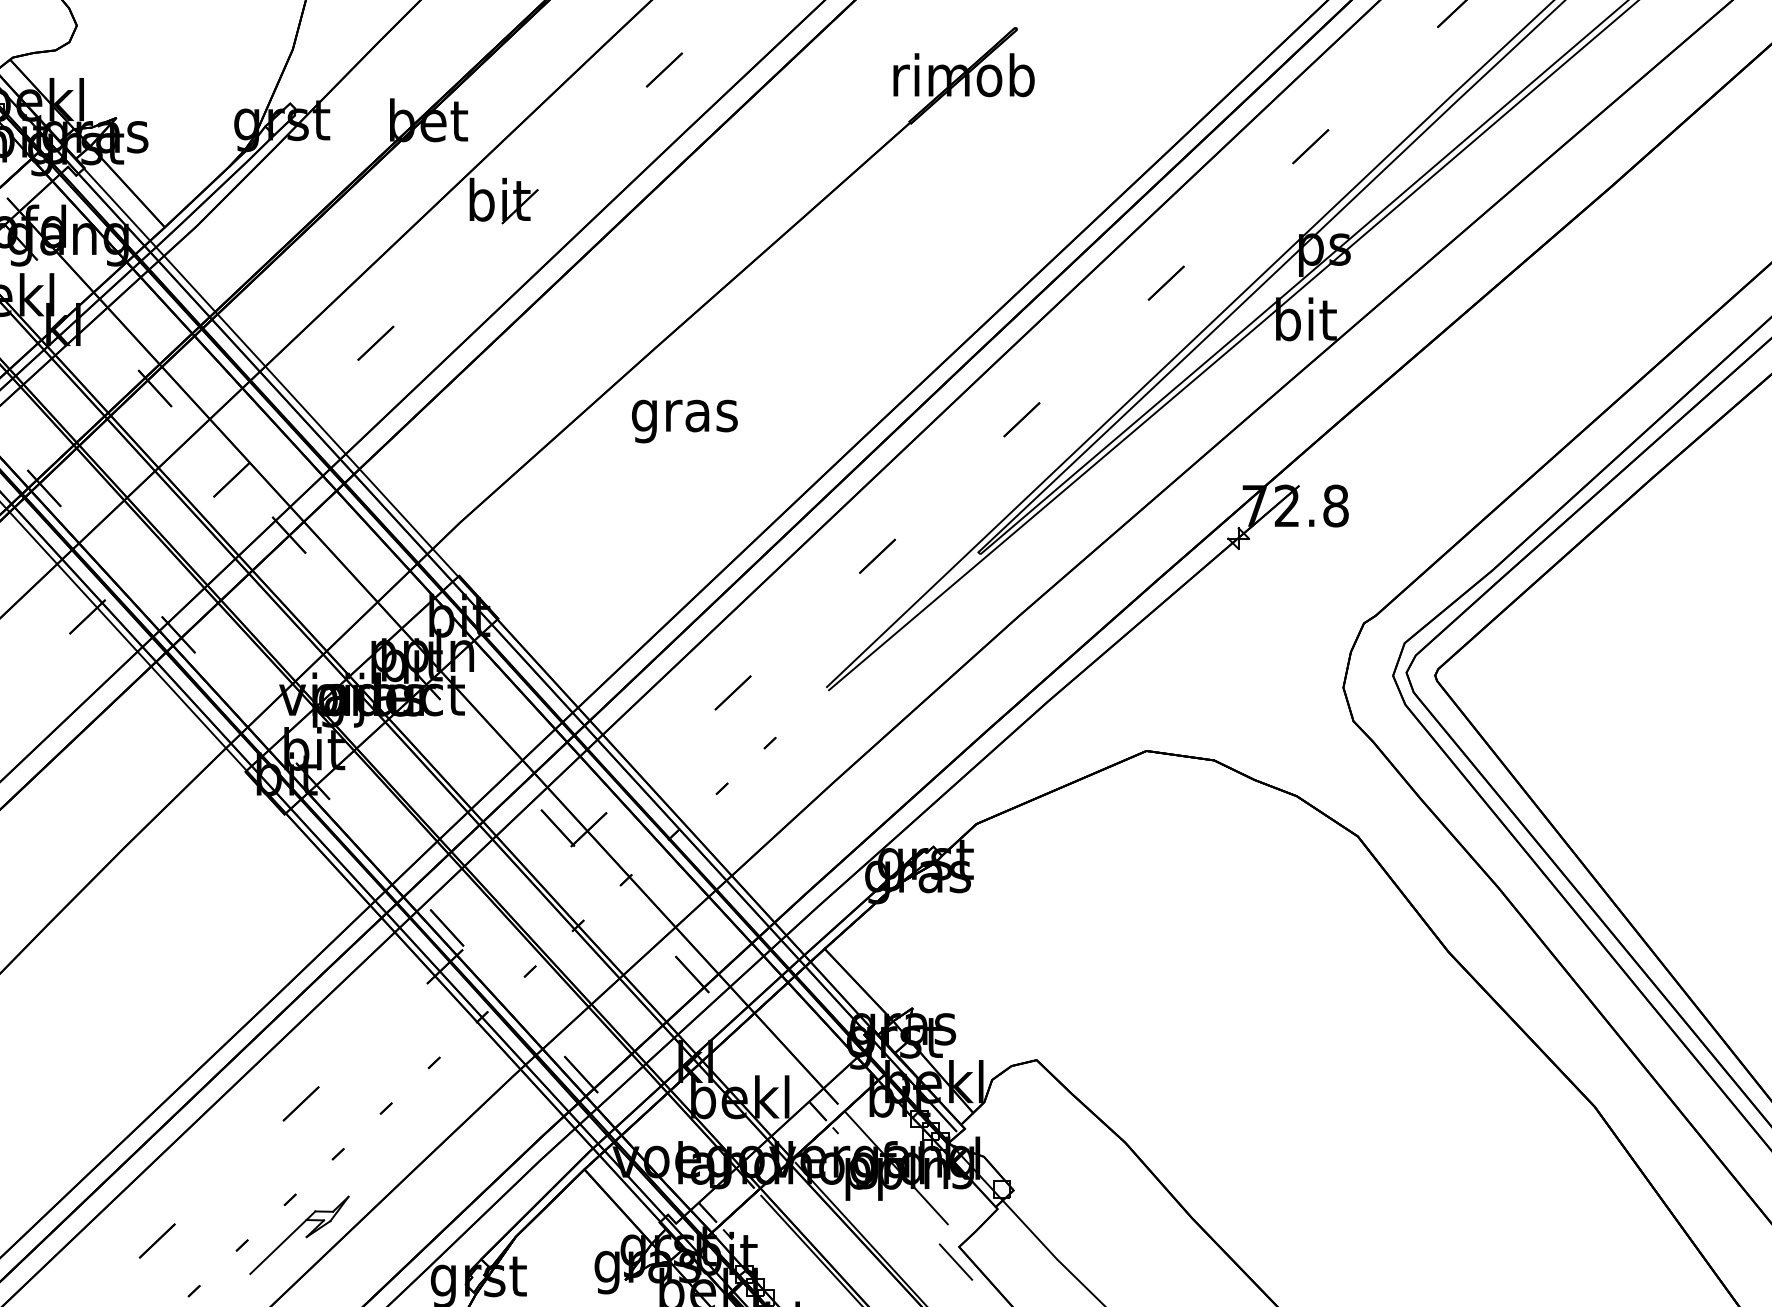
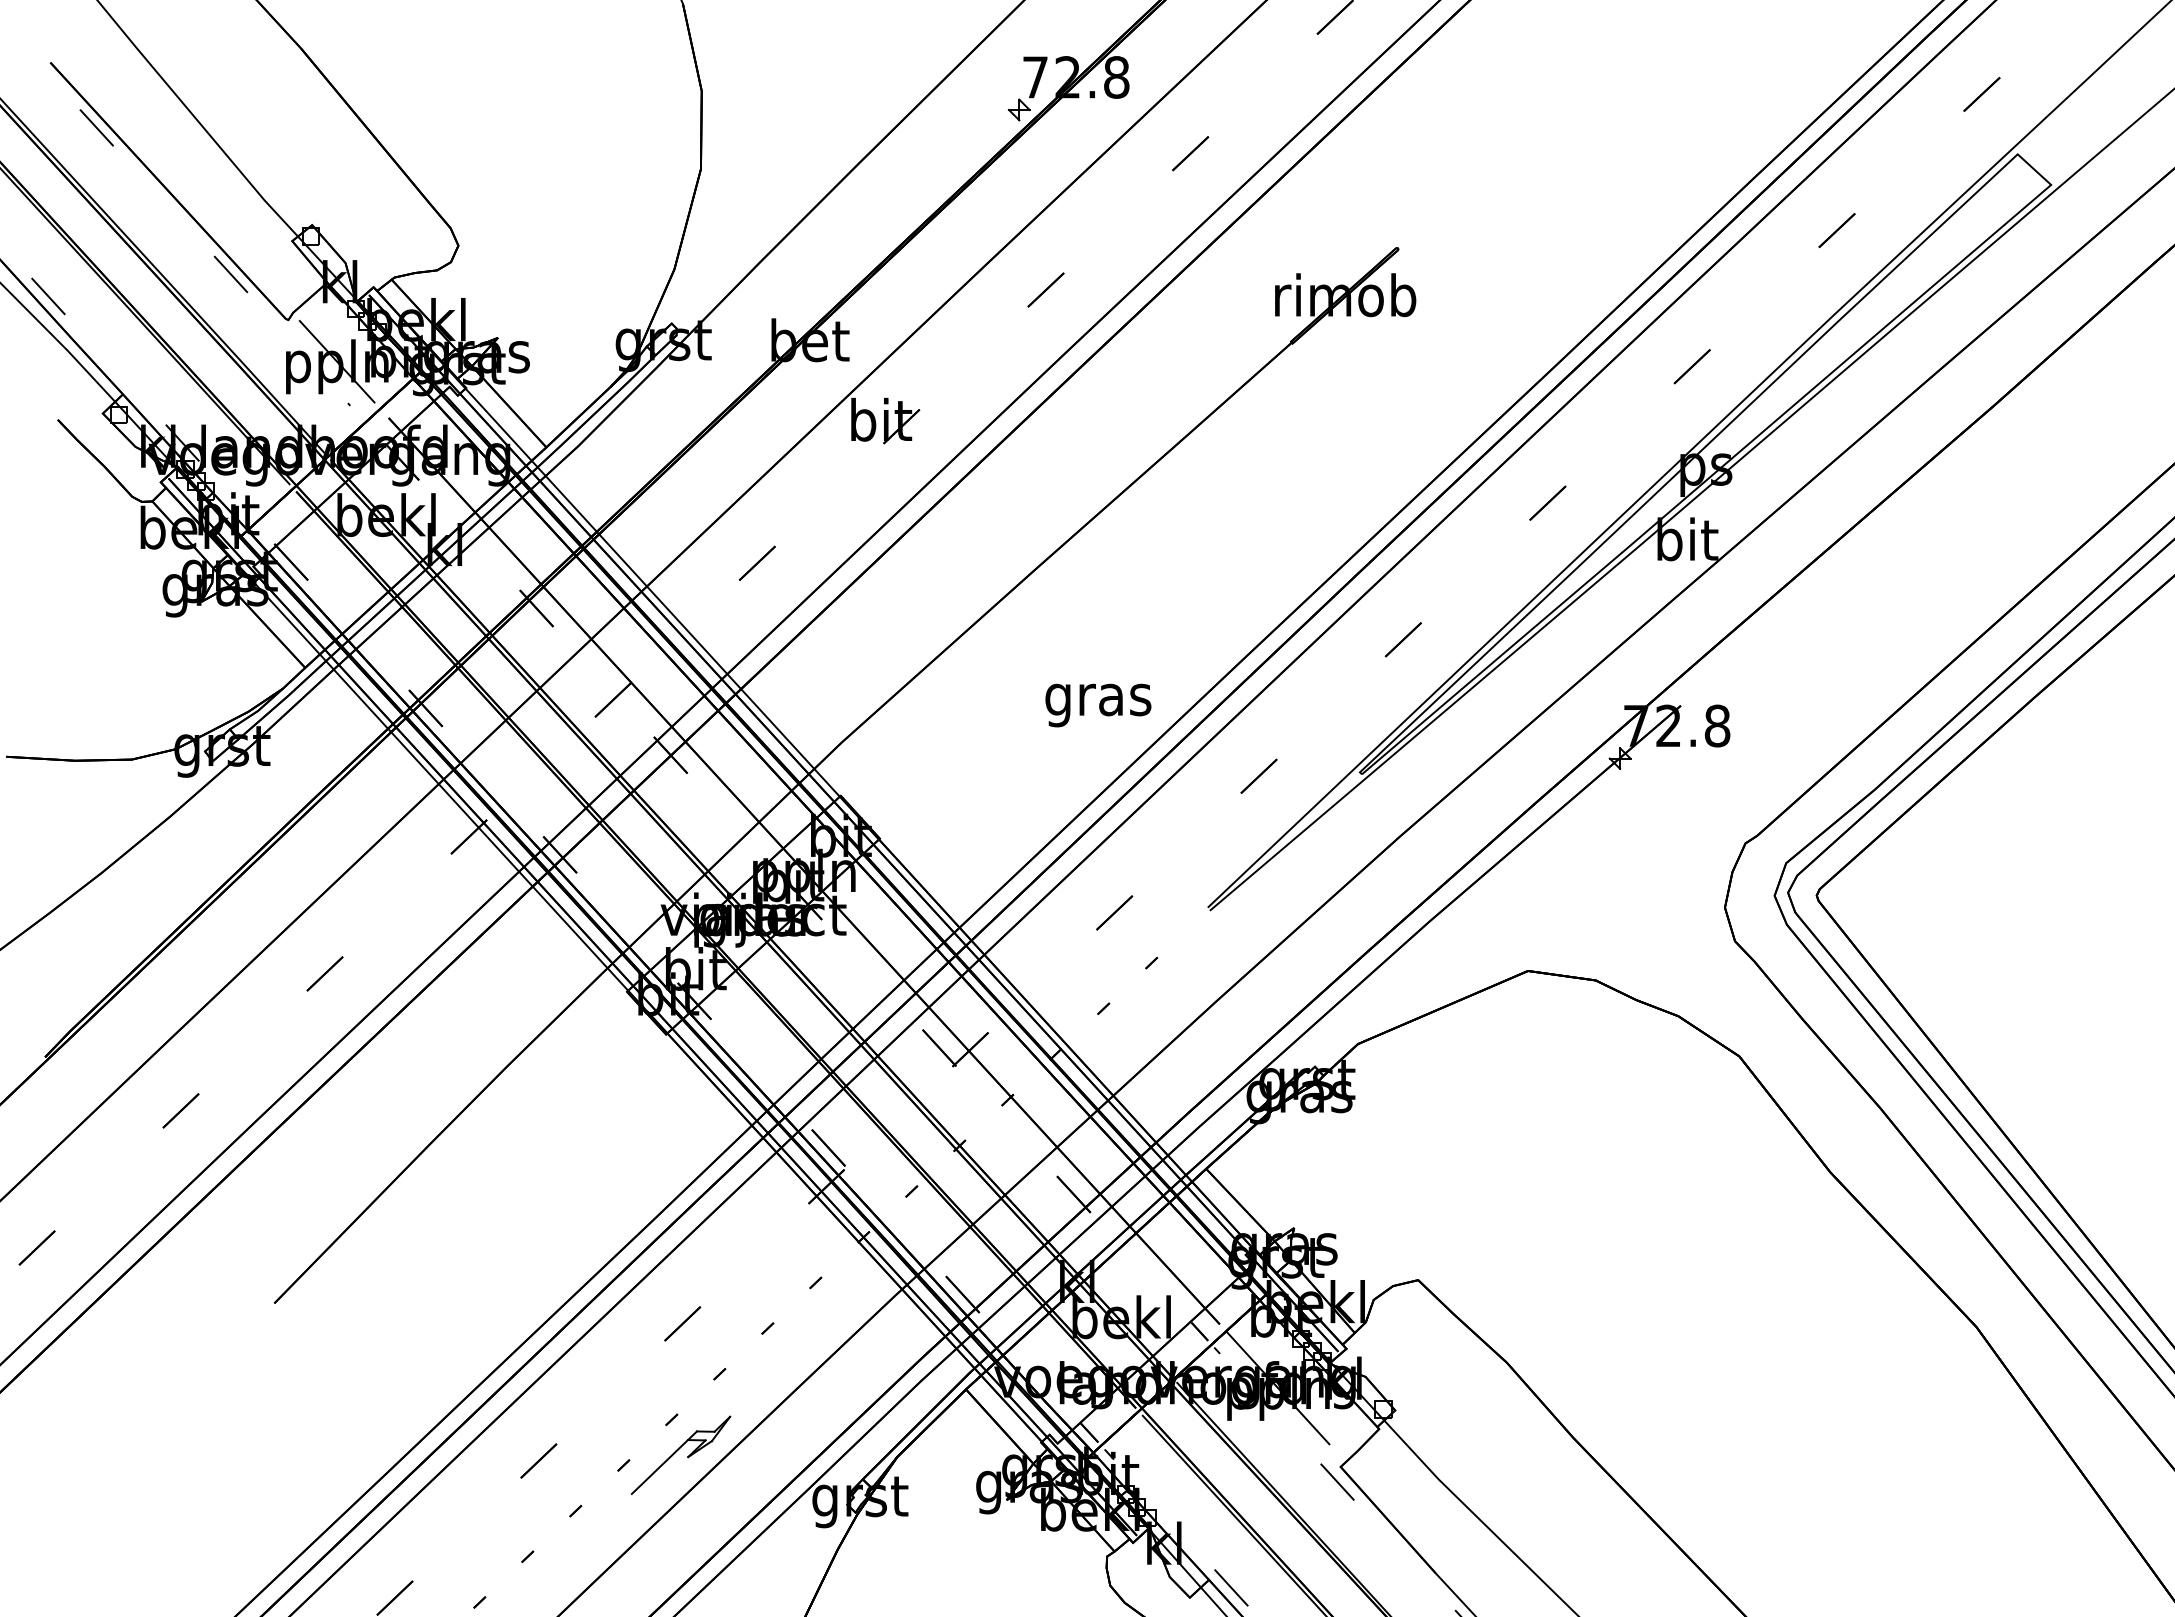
text: (684, 421) -> (1098, 705), moved

